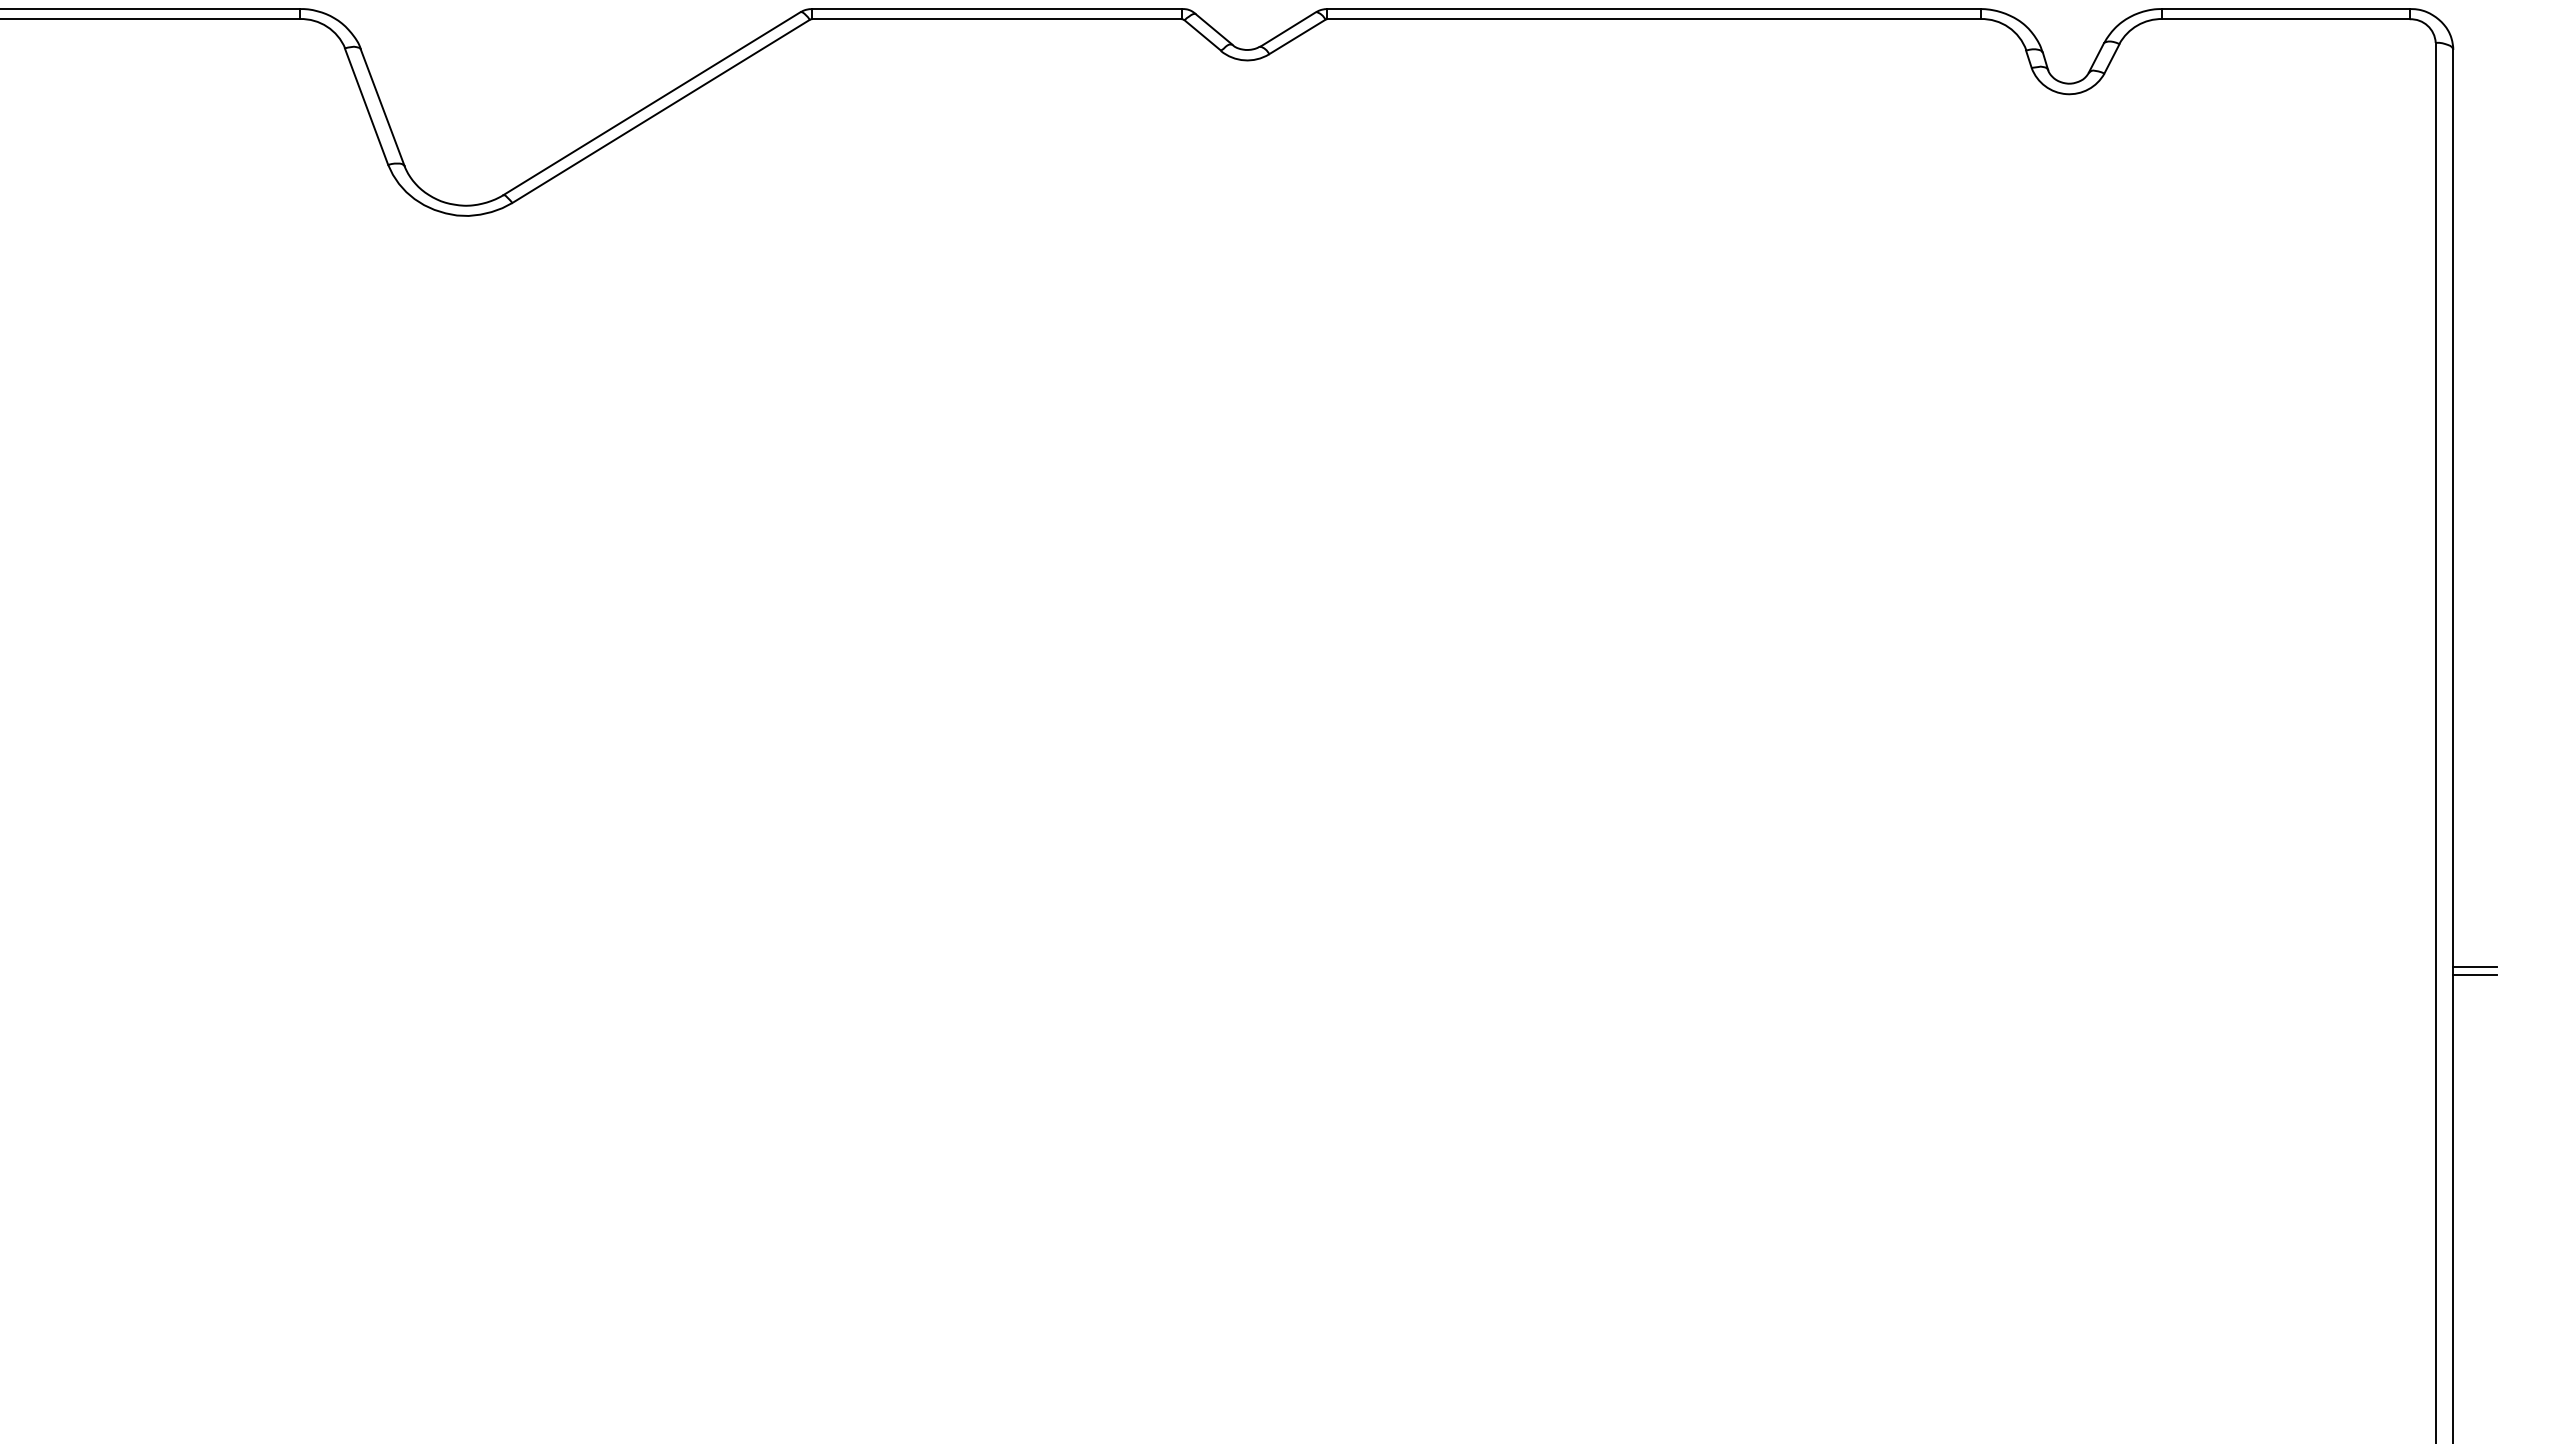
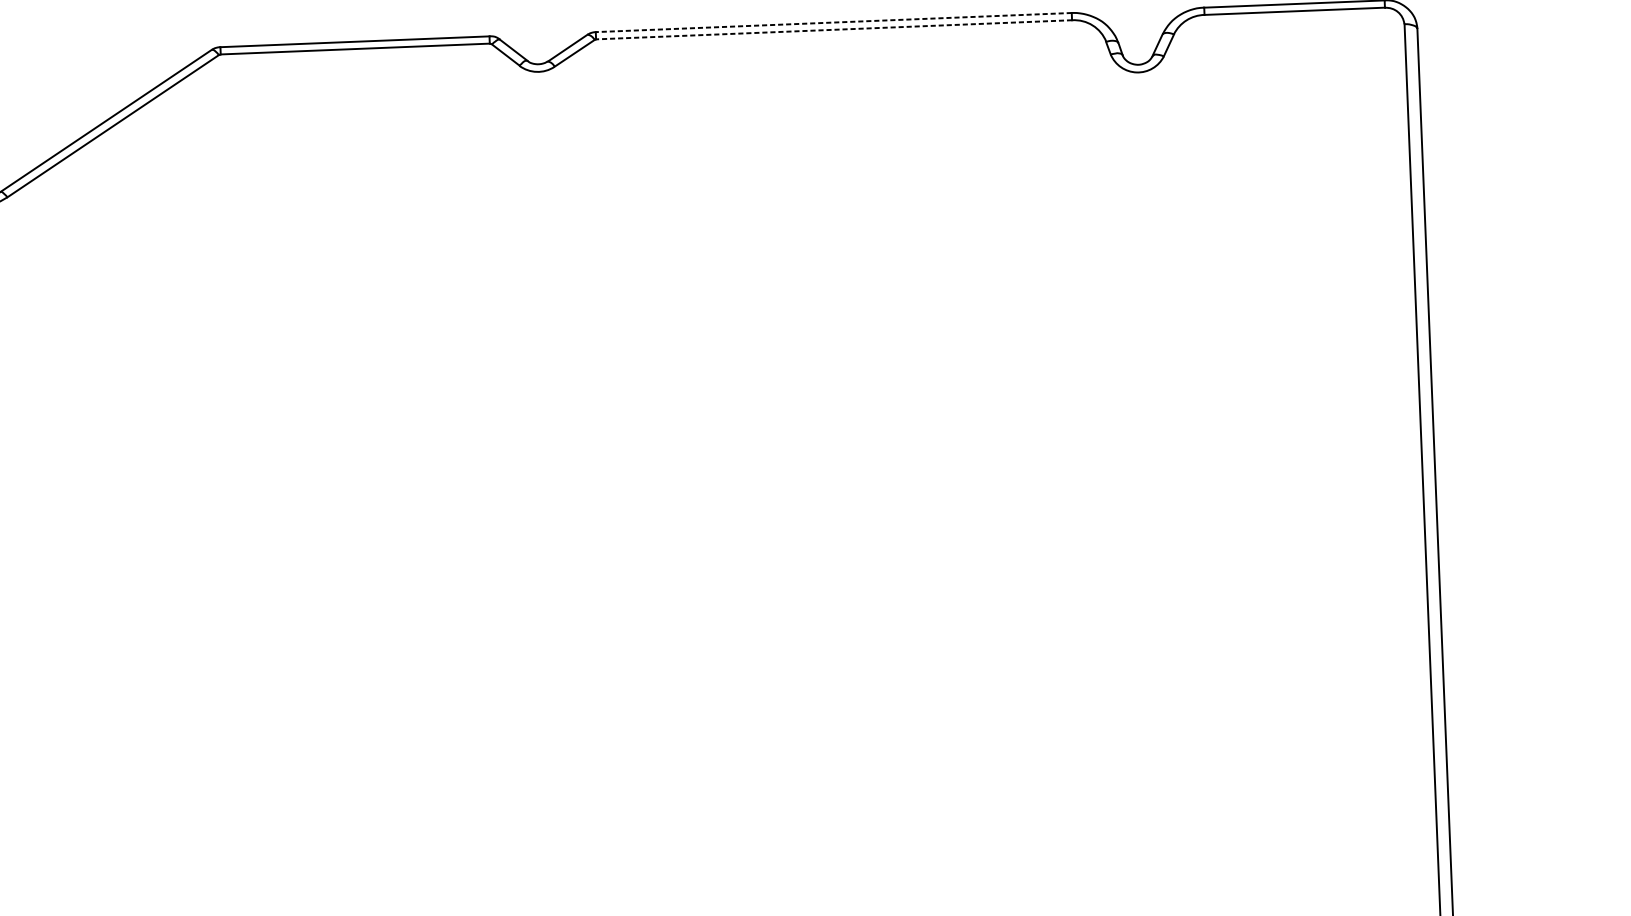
line: (1654, 9) -> (834, 22), solid -> dashed
line: (1654, 19) -> (834, 30), solid -> dashed
line: (2474, 966) -> (1459, 696), removed
line: (2474, 974) -> (1459, 702), removed

